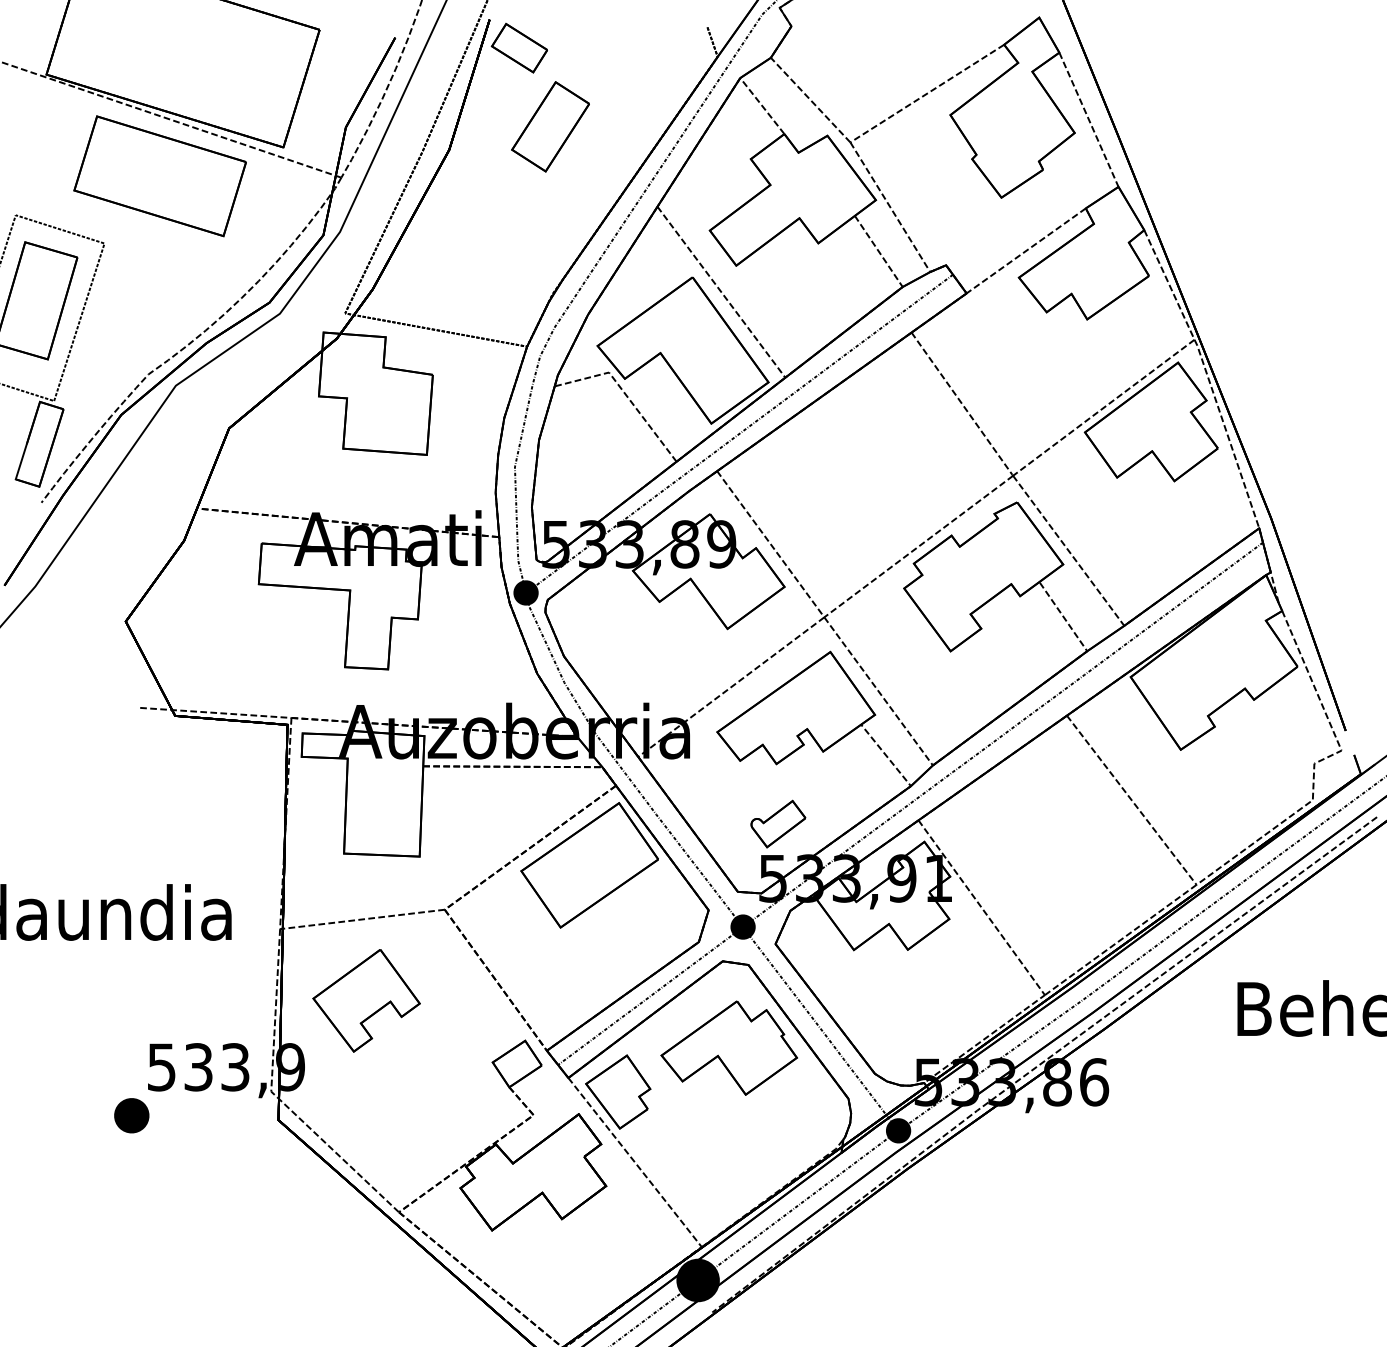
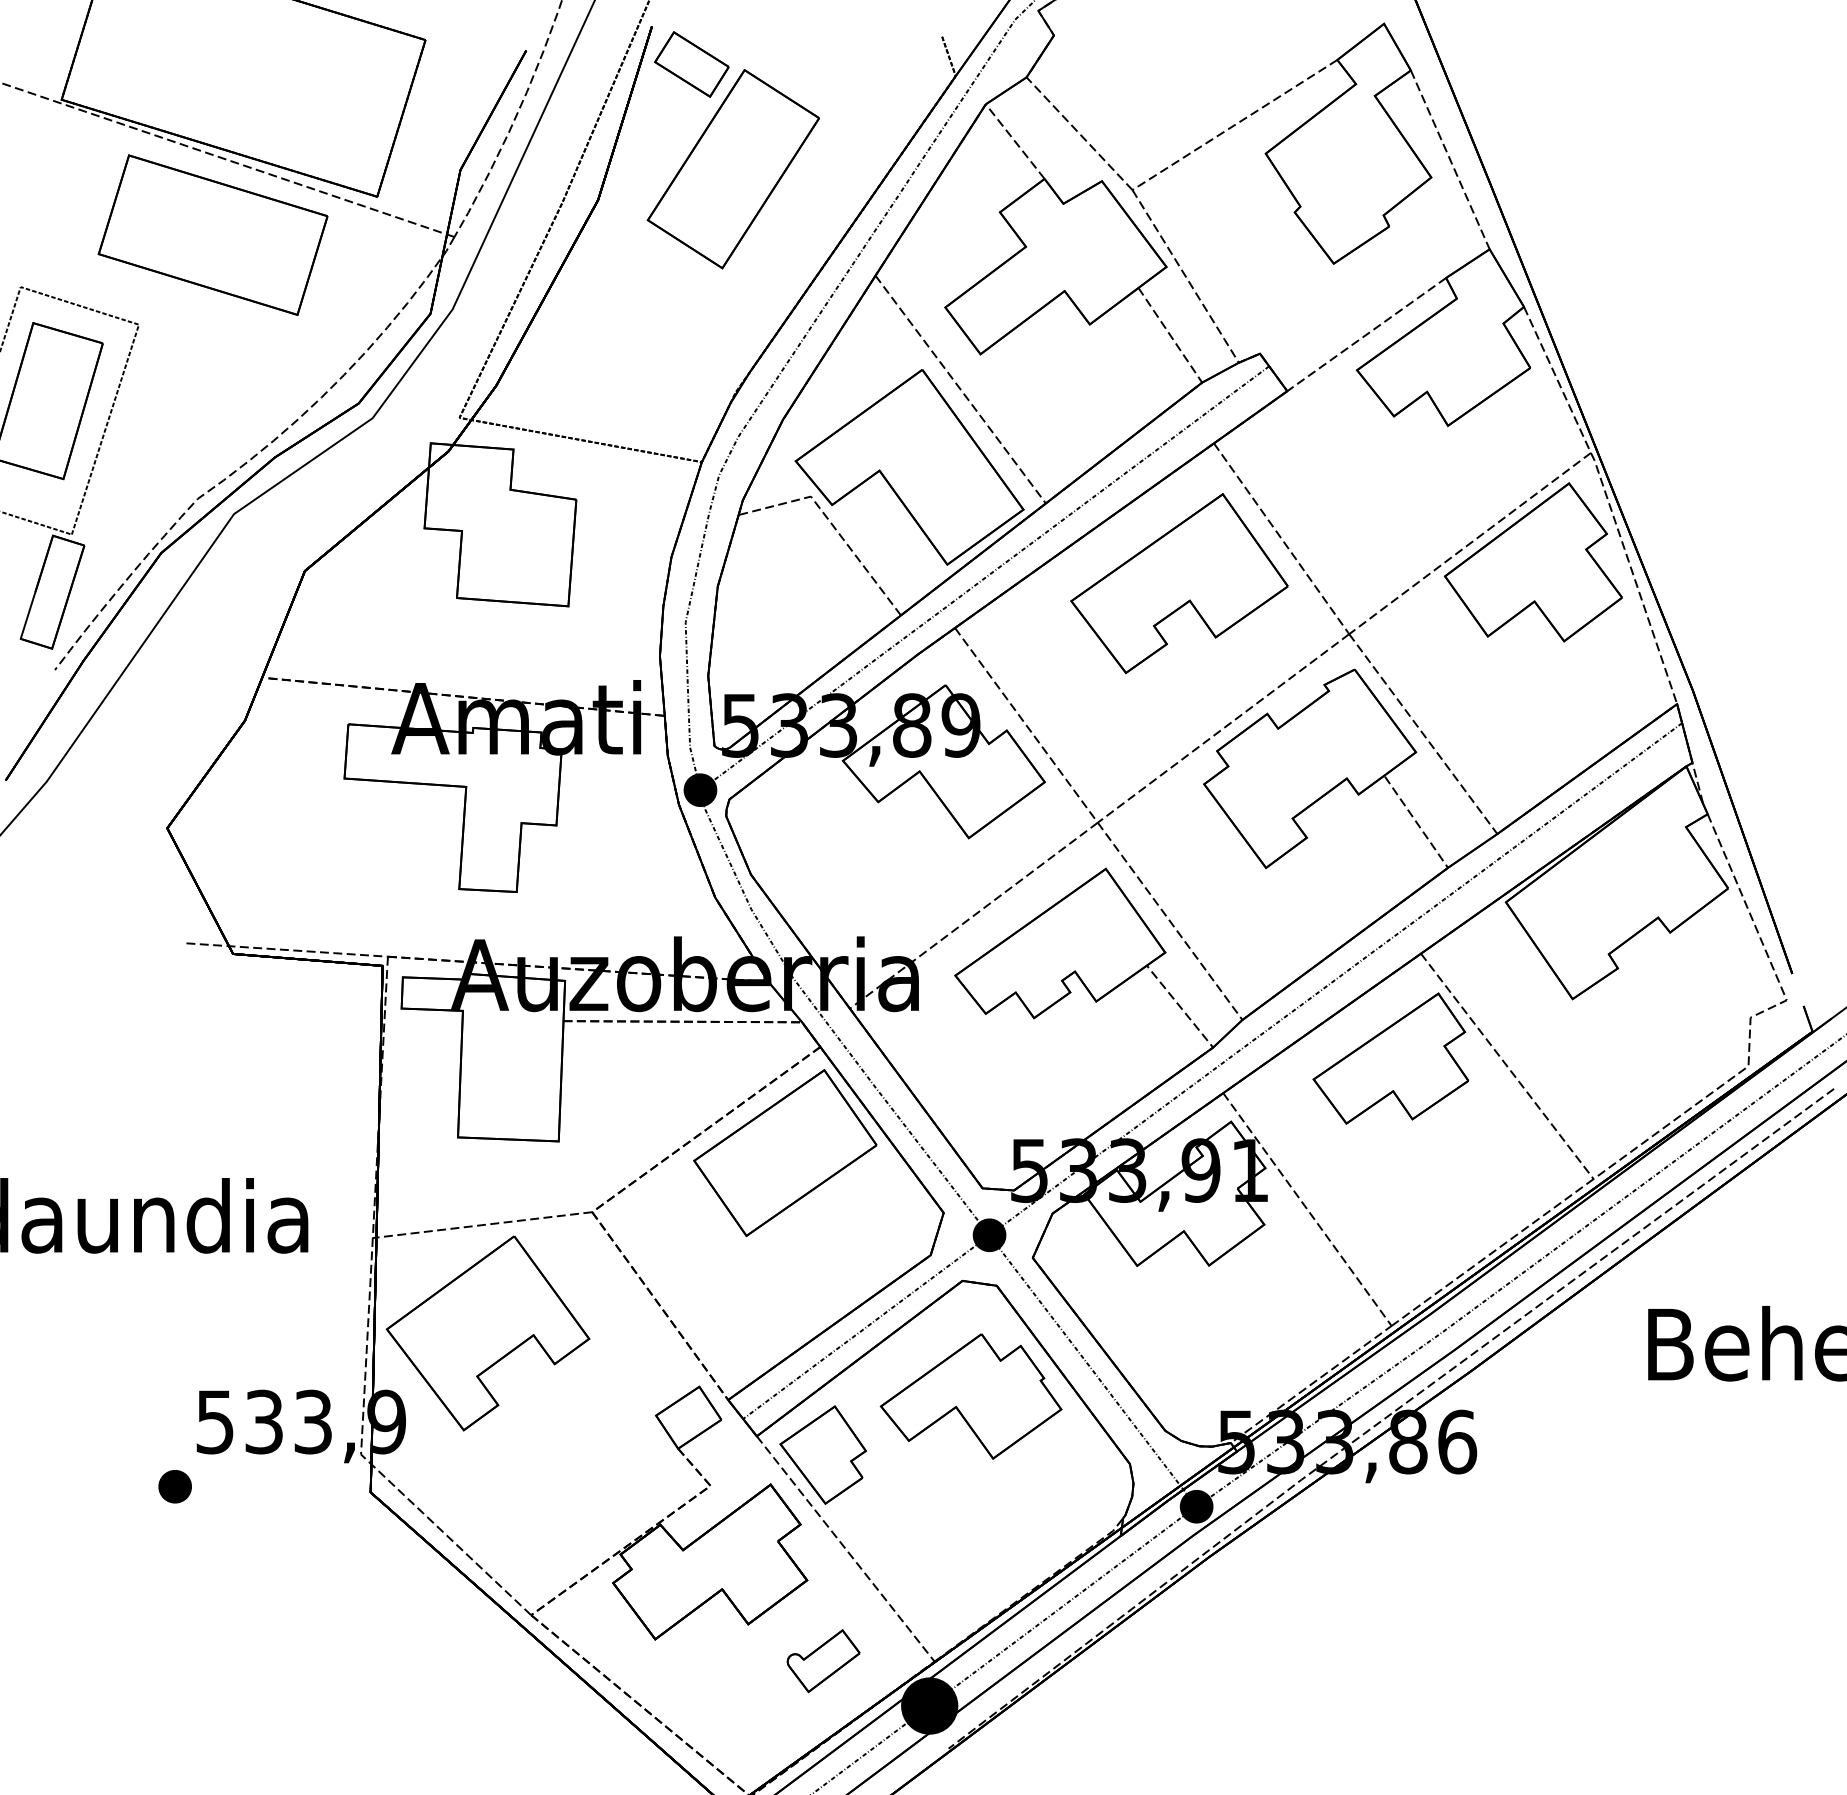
part: (550, 126) -> (732, 169), size x1.67
part: (885, 437) -> (1179, 583), added
part: (1044, 794) -> (1390, 1058), added
part: (778, 824) -> (823, 1661), moved
part: (366, 1000) -> (487, 1333), size x1.43
part: (131, 1115) -> (174, 1486), size x0.71

